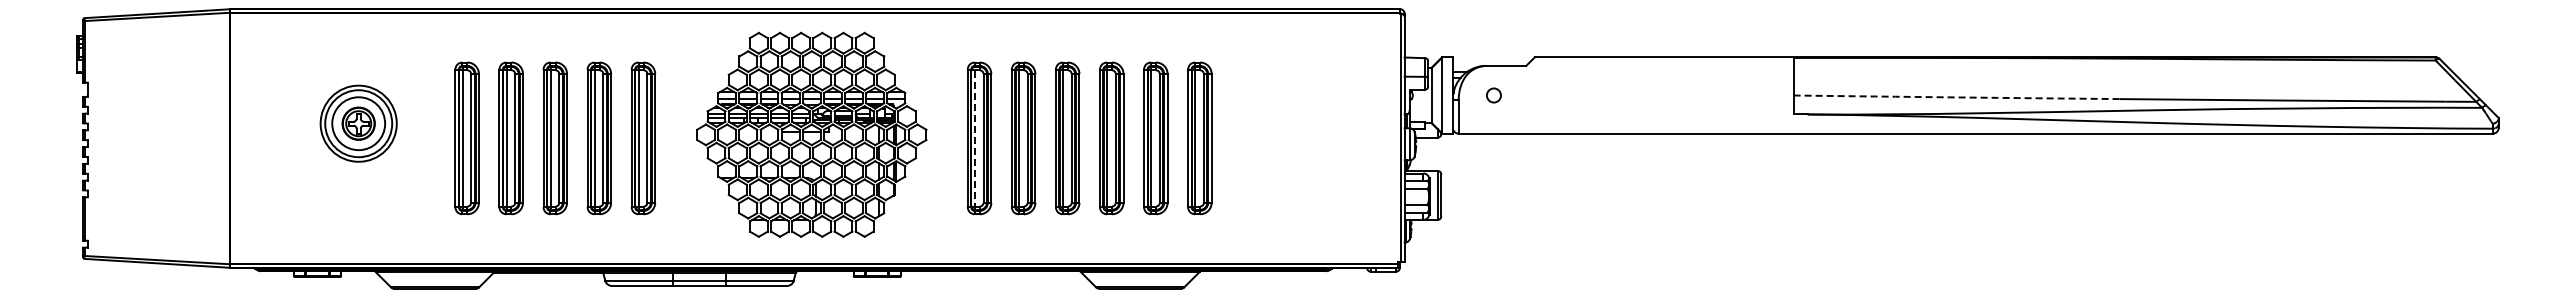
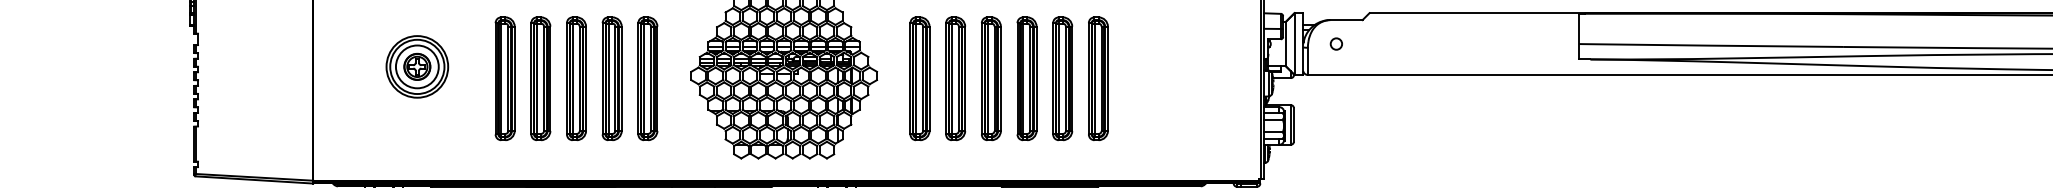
arc: (1956, 97) -> (1710, 45), dashed -> solid
line: (975, 137) -> (916, 78), dashed -> solid

